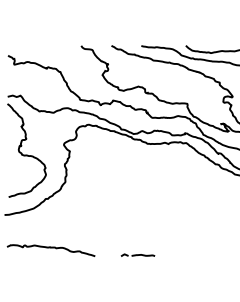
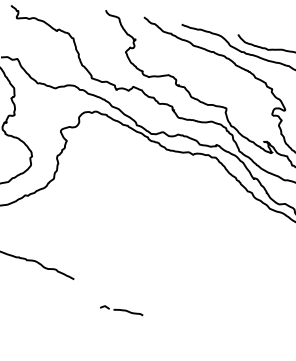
line: (137, 254) -> (121, 309), moved

